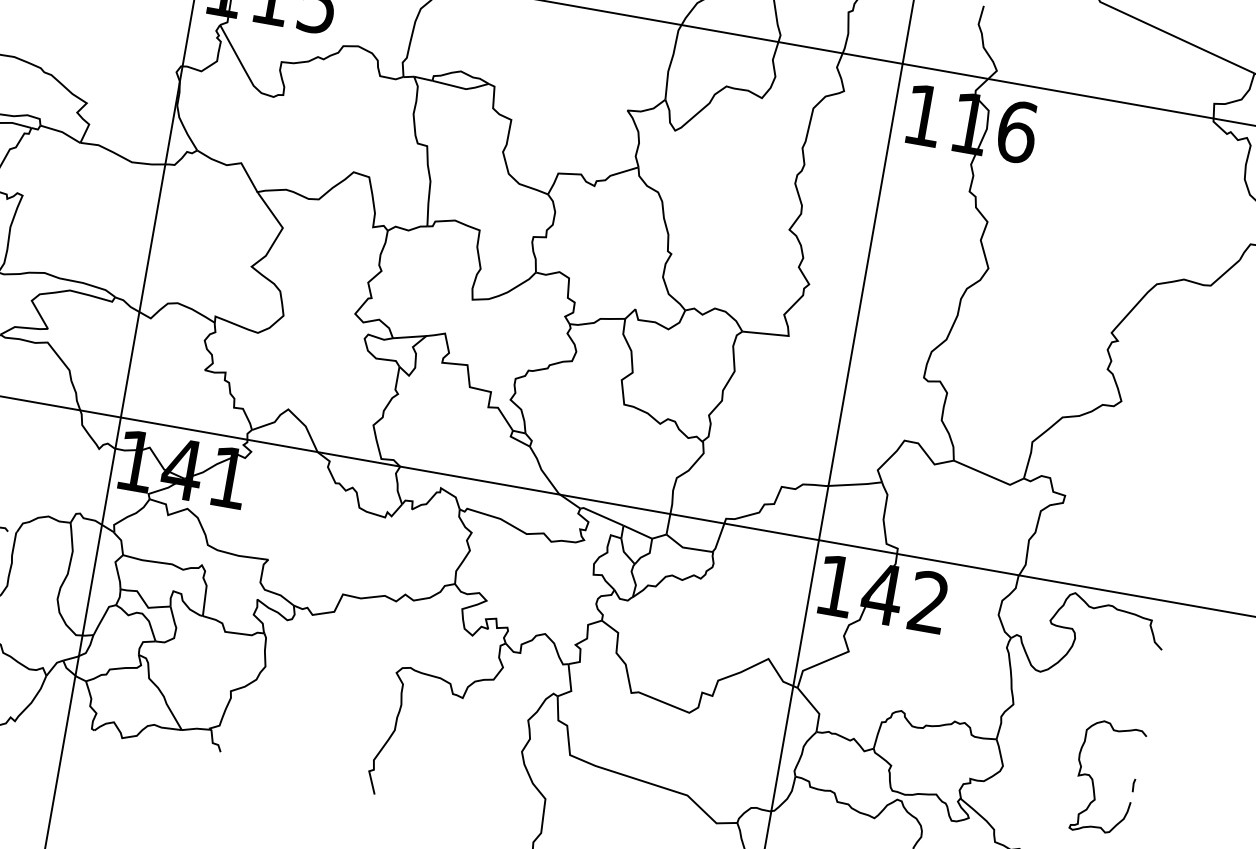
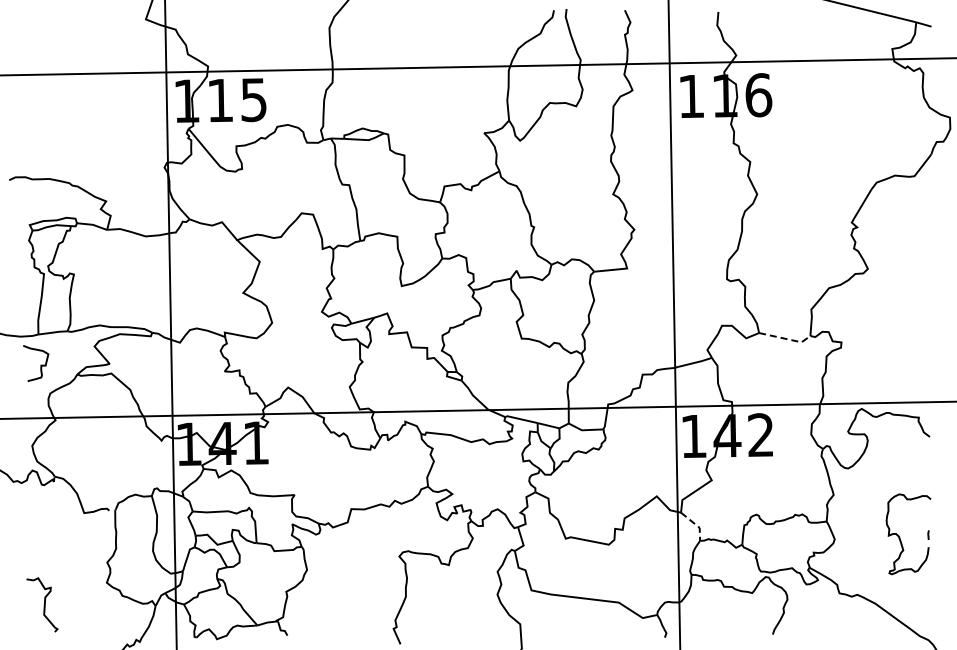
line: (990, 475) -> (786, 338), solid -> dashed
line: (814, 708) -> (695, 524), solid -> dashed

